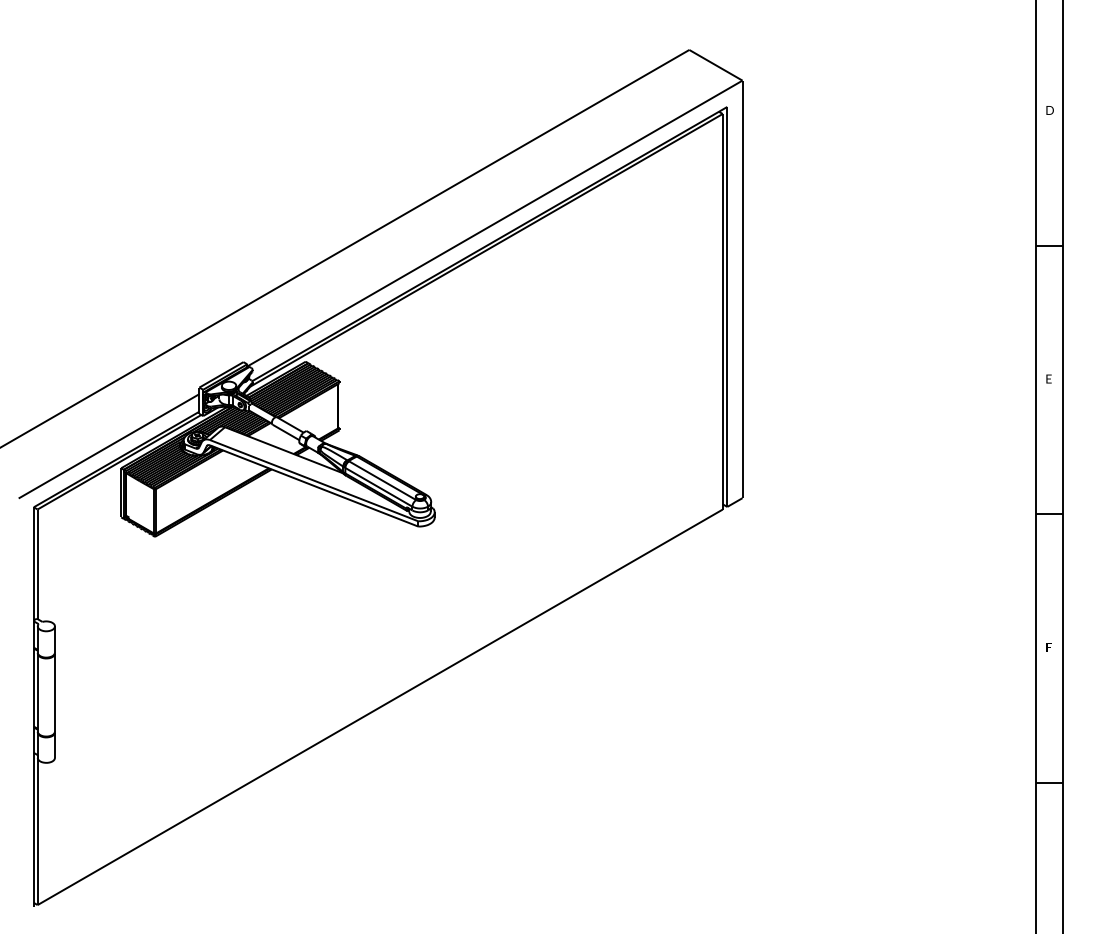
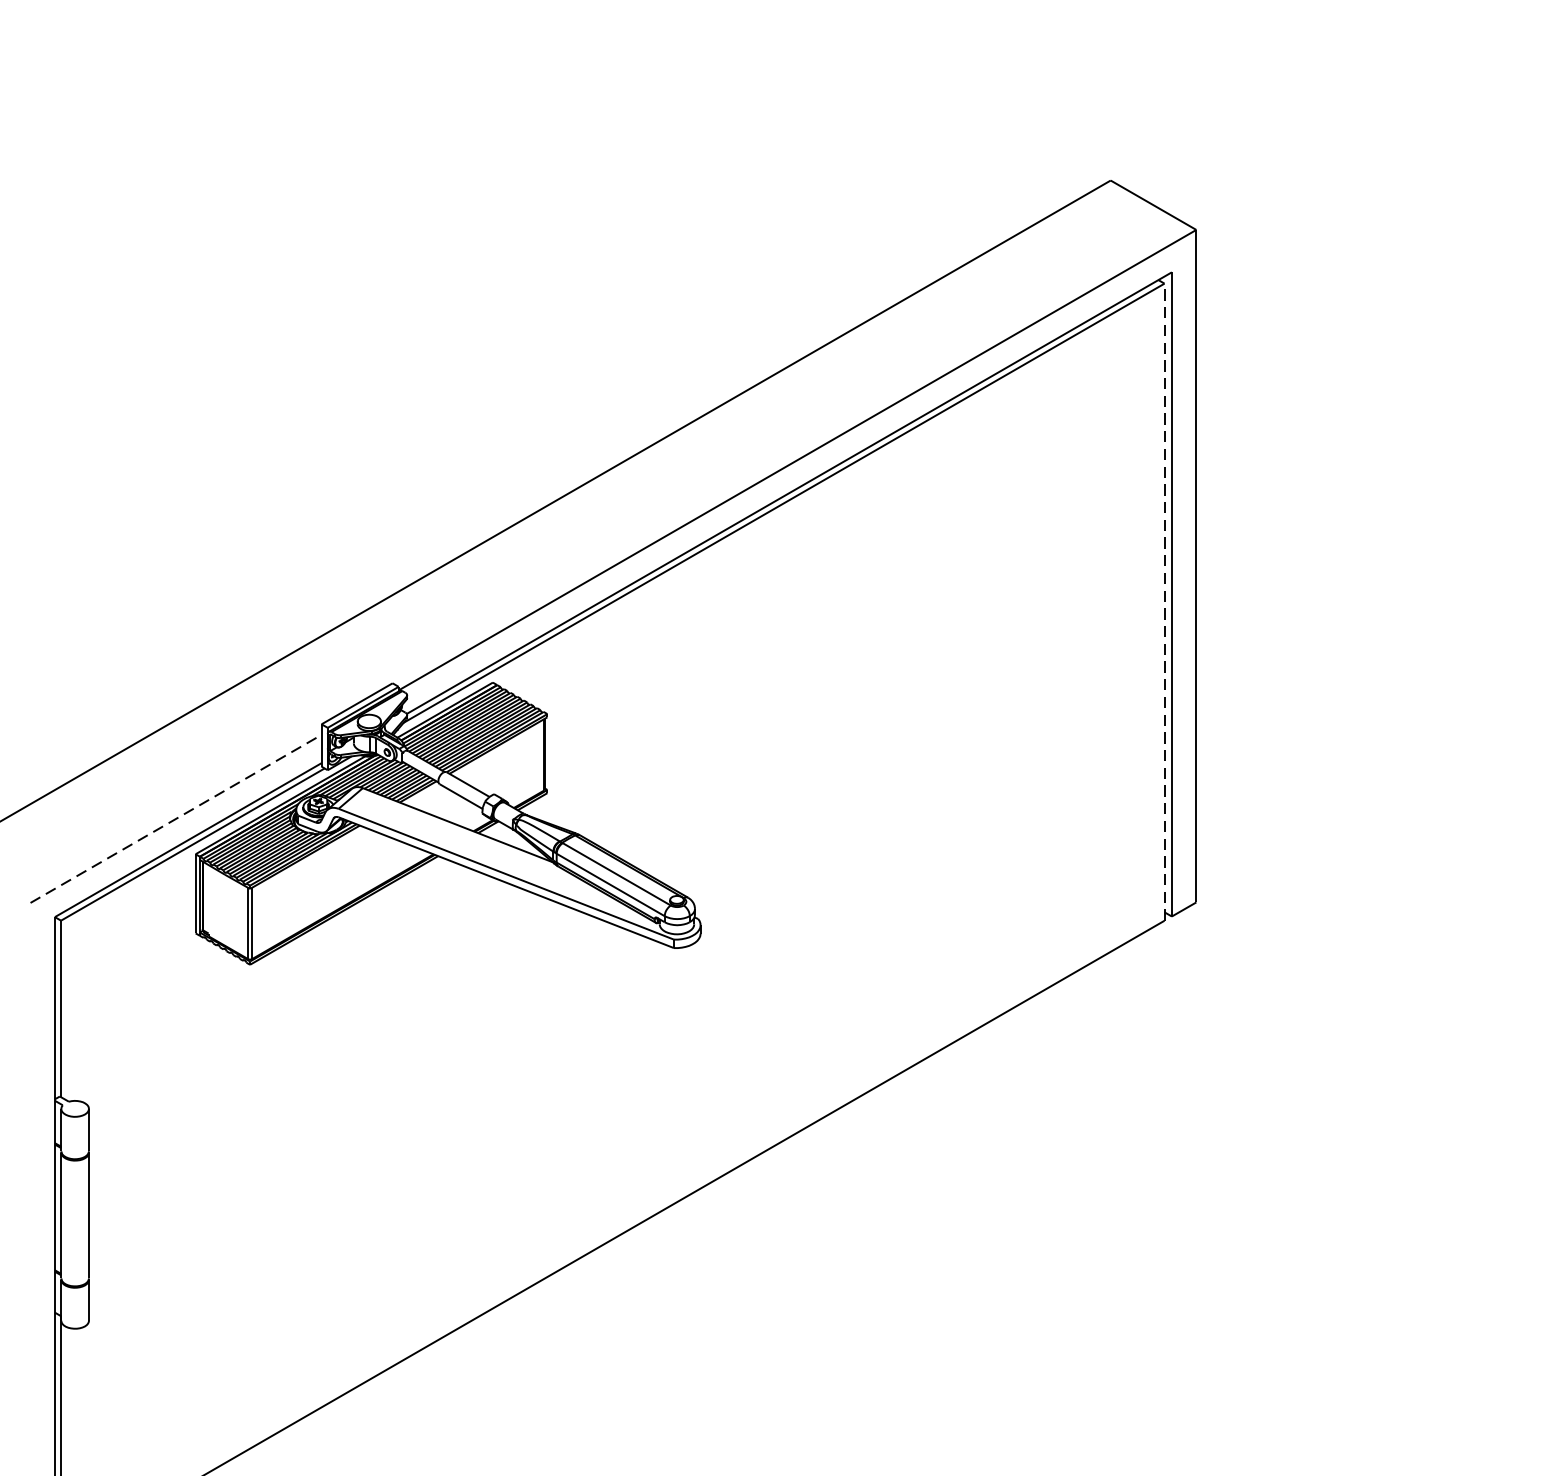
line: (722, 311) -> (1164, 601), solid -> dashed
line: (109, 446) -> (176, 819), solid -> dashed

